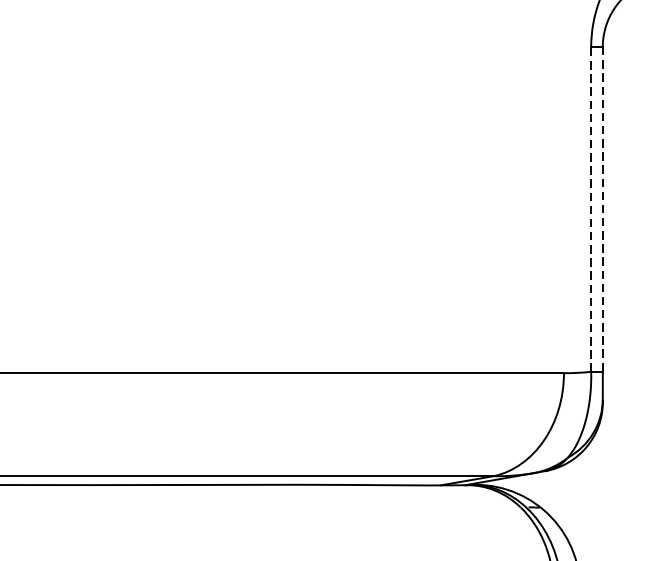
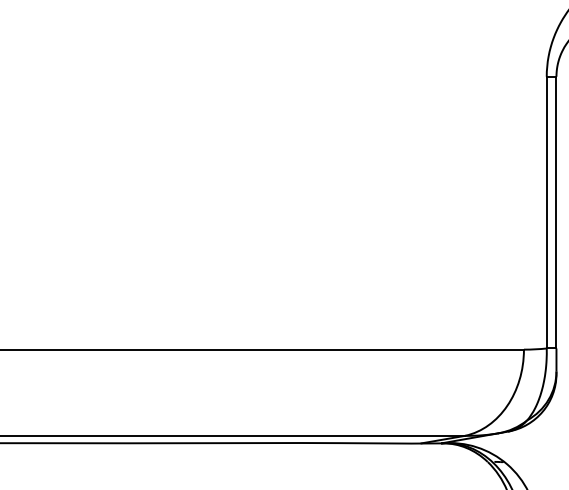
line: (590, 209) -> (546, 212), dashed -> solid
line: (602, 209) -> (556, 212), dashed -> solid

